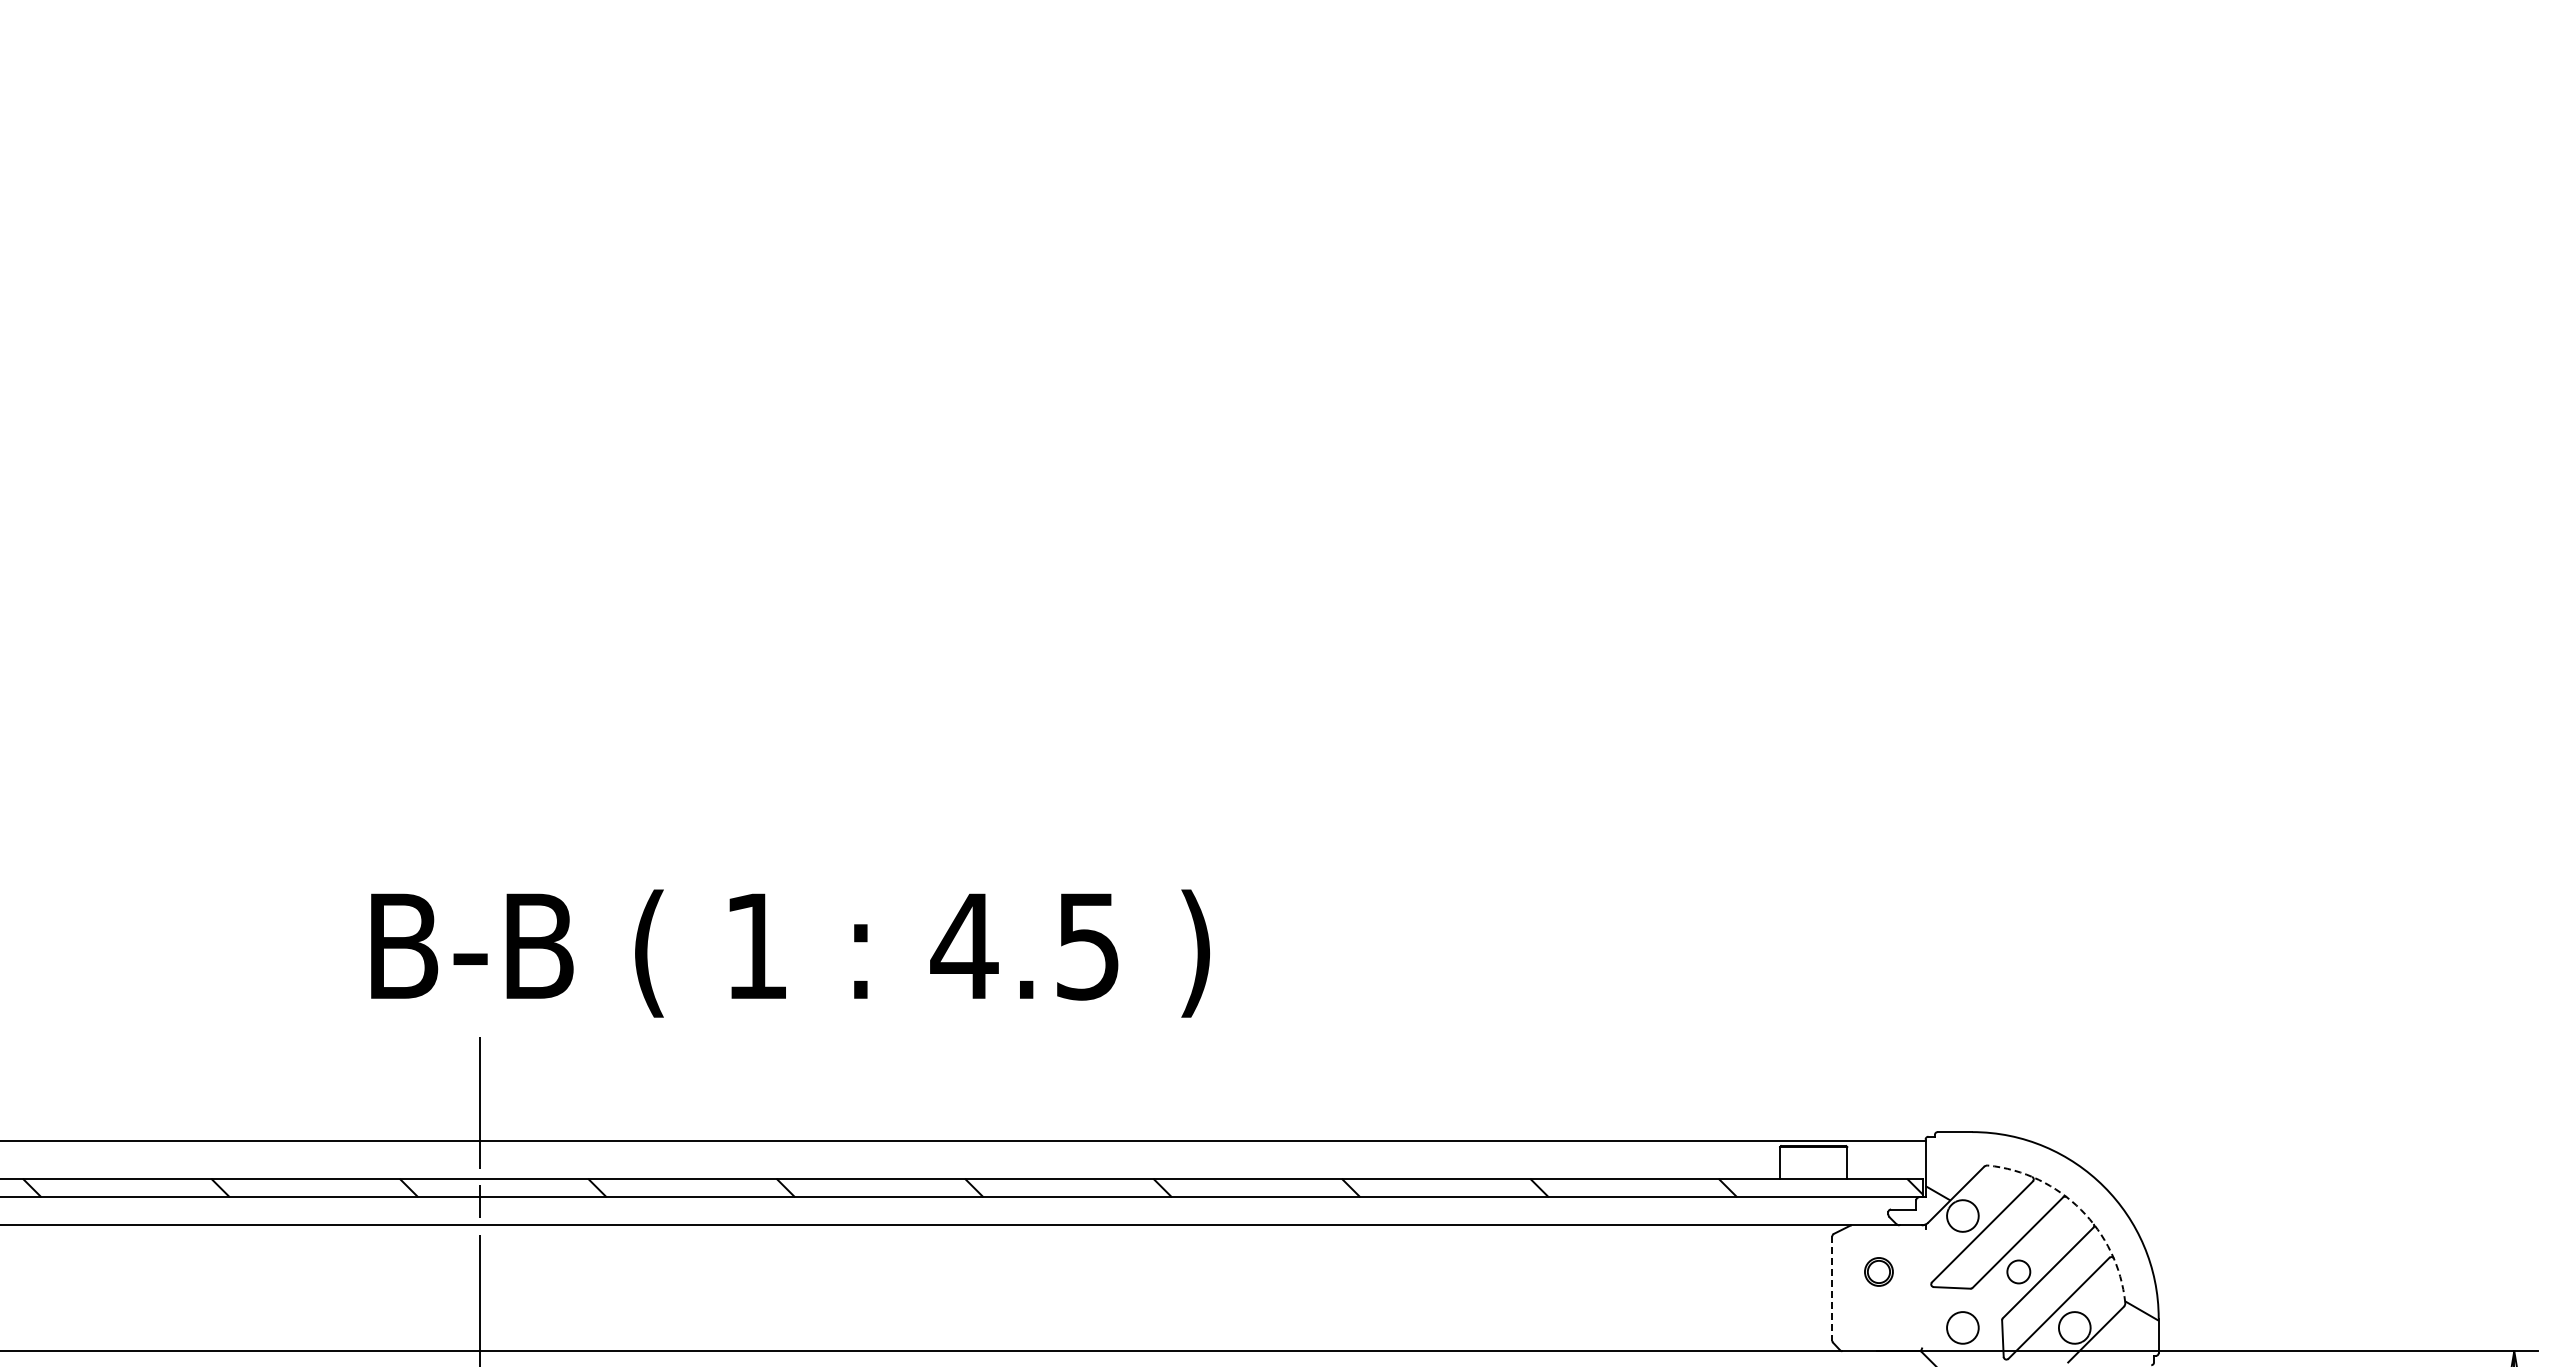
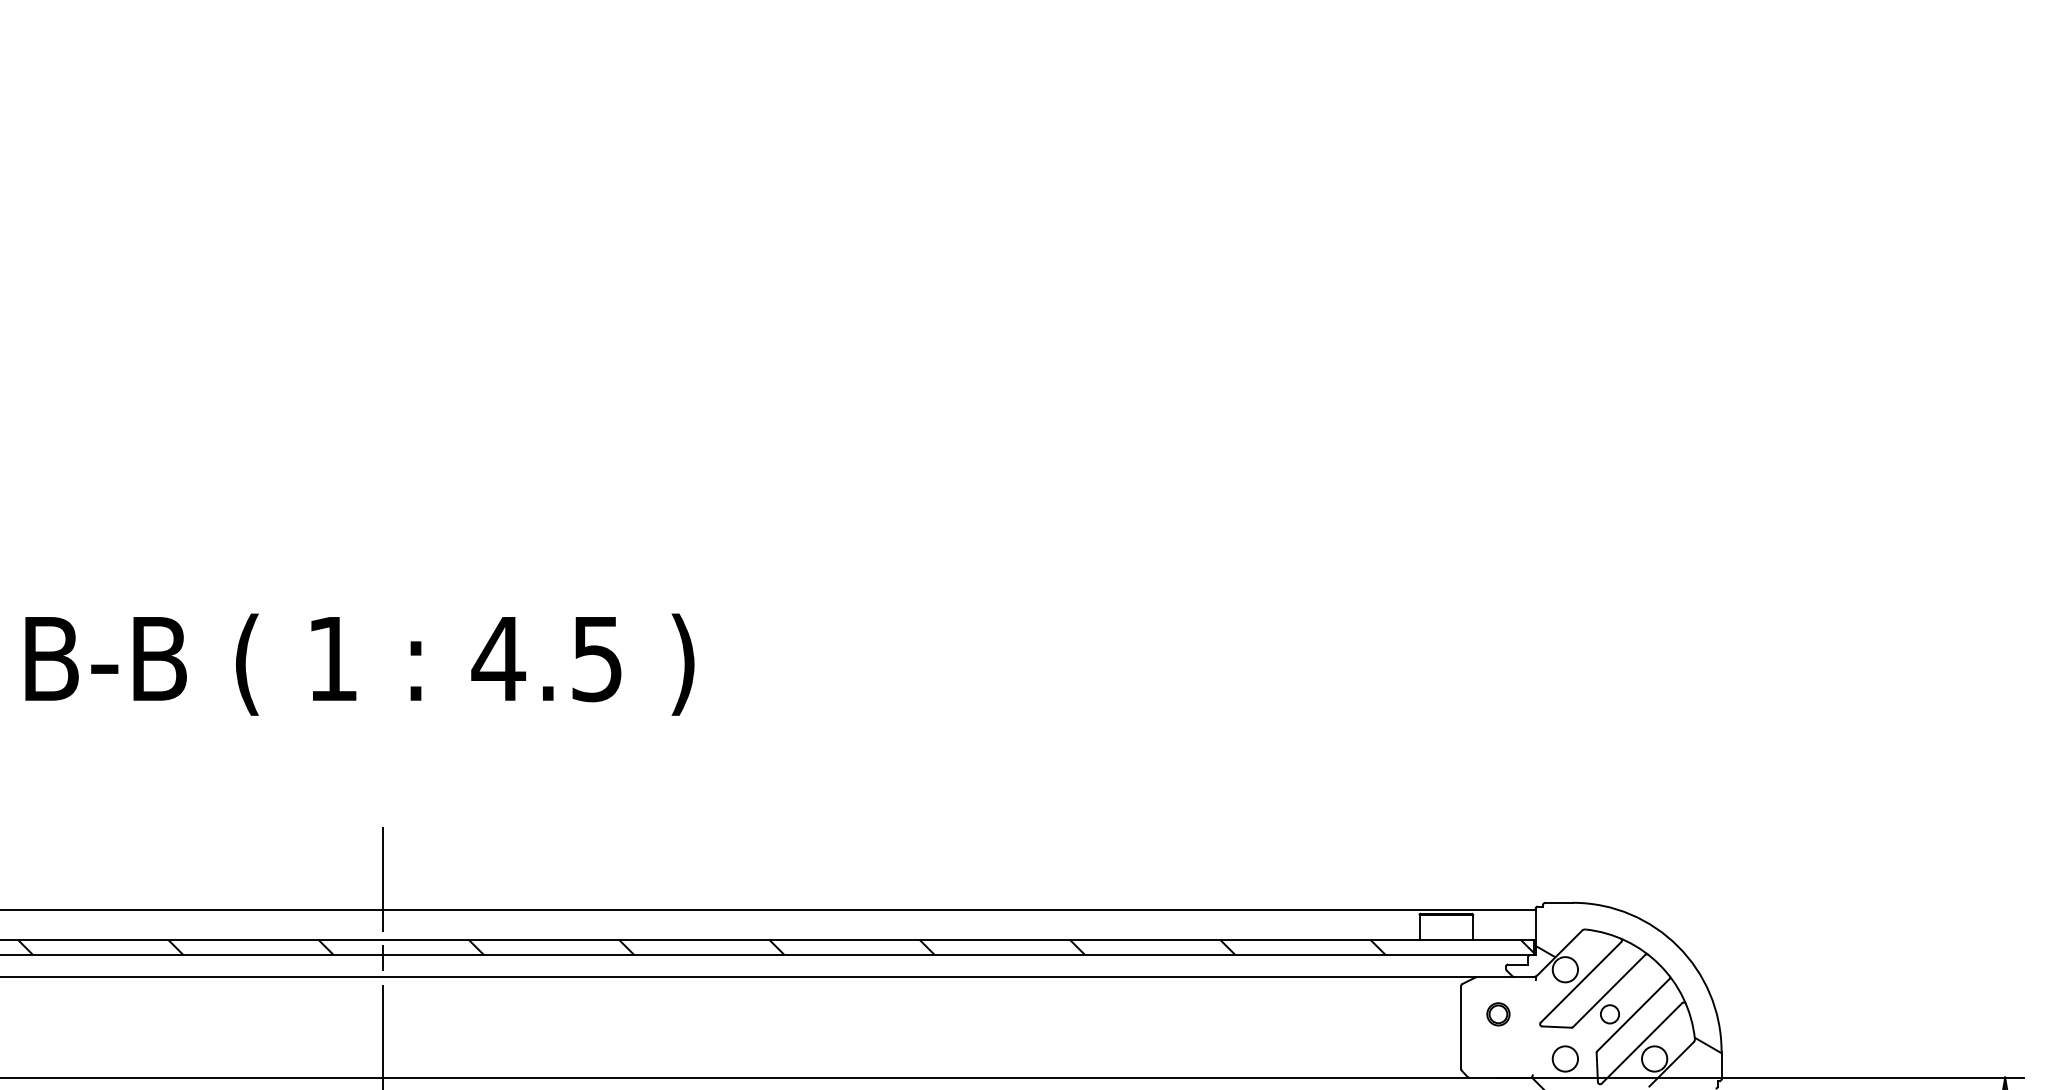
text: (790, 953) -> (359, 664), moved
arc: (2081, 1209) -> (1659, 964), dashed -> solid
line: (1832, 1289) -> (1461, 1028), dashed -> solid

